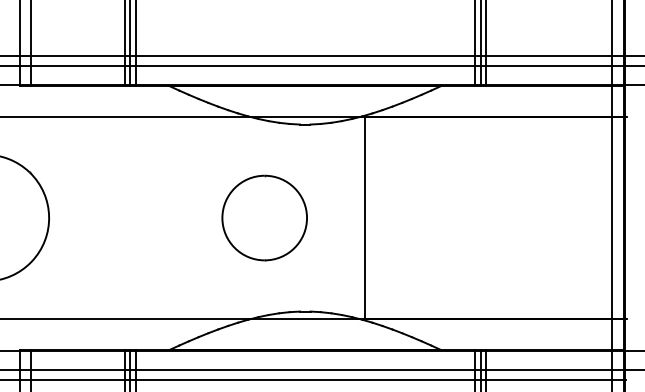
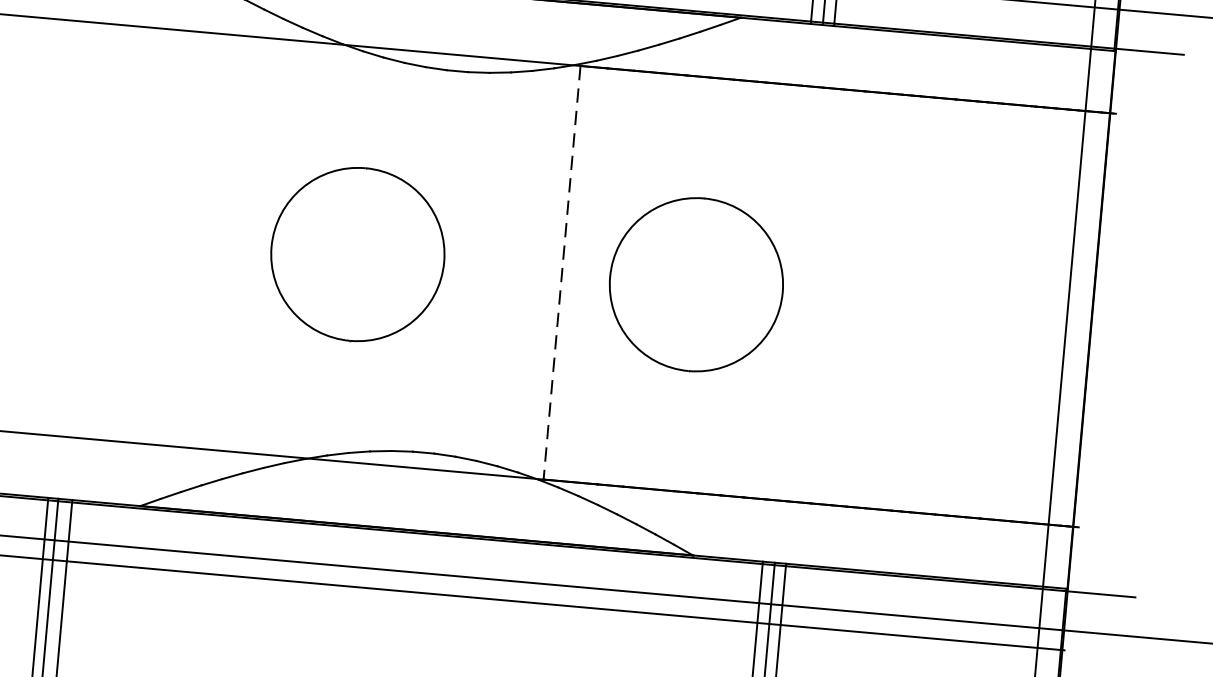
part: (430, 217) -> (696, 283), added
line: (364, 218) -> (561, 273), solid -> dashed

